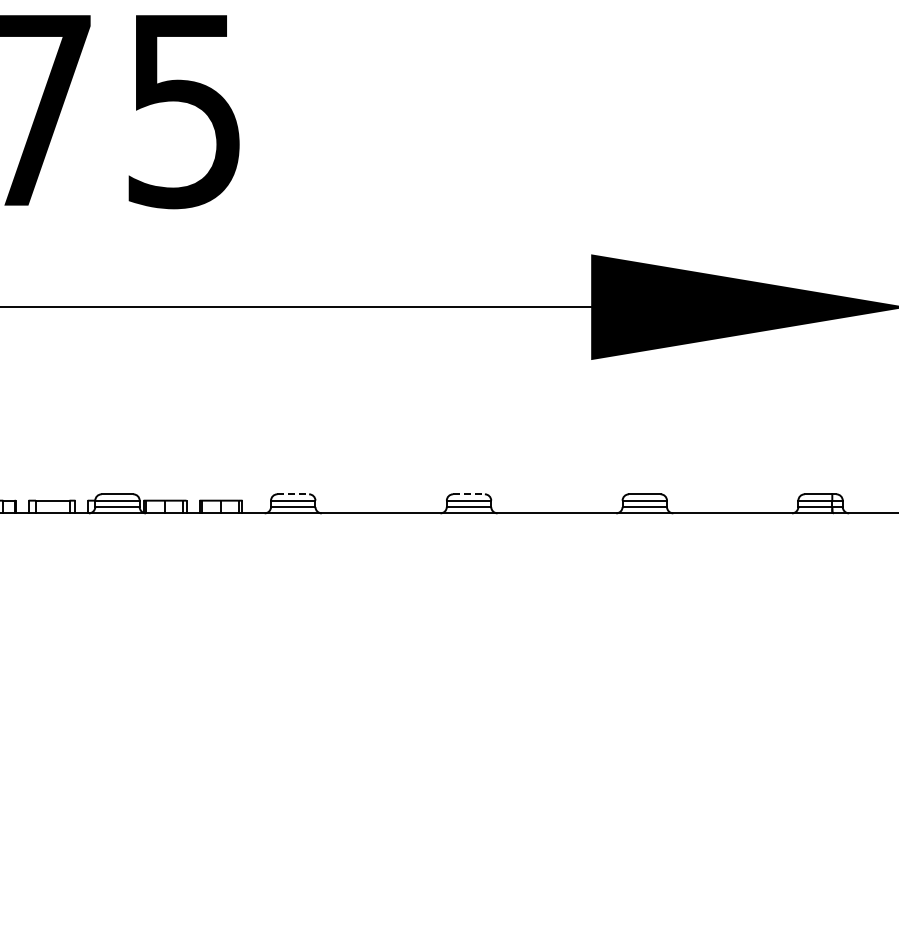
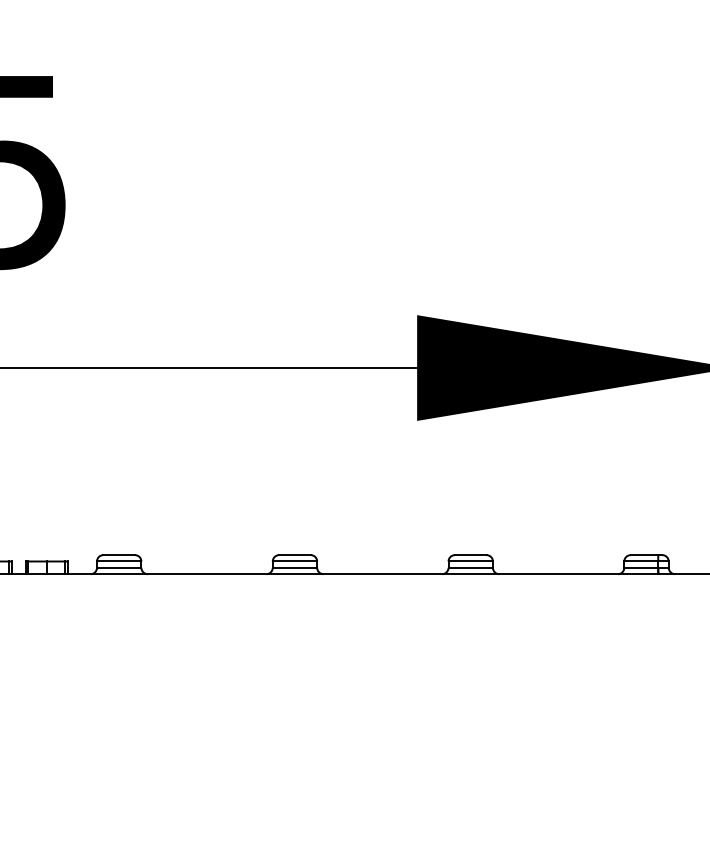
line: (293, 494) -> (119, 555), dashed -> solid
line: (469, 494) -> (295, 555), dashed -> solid

